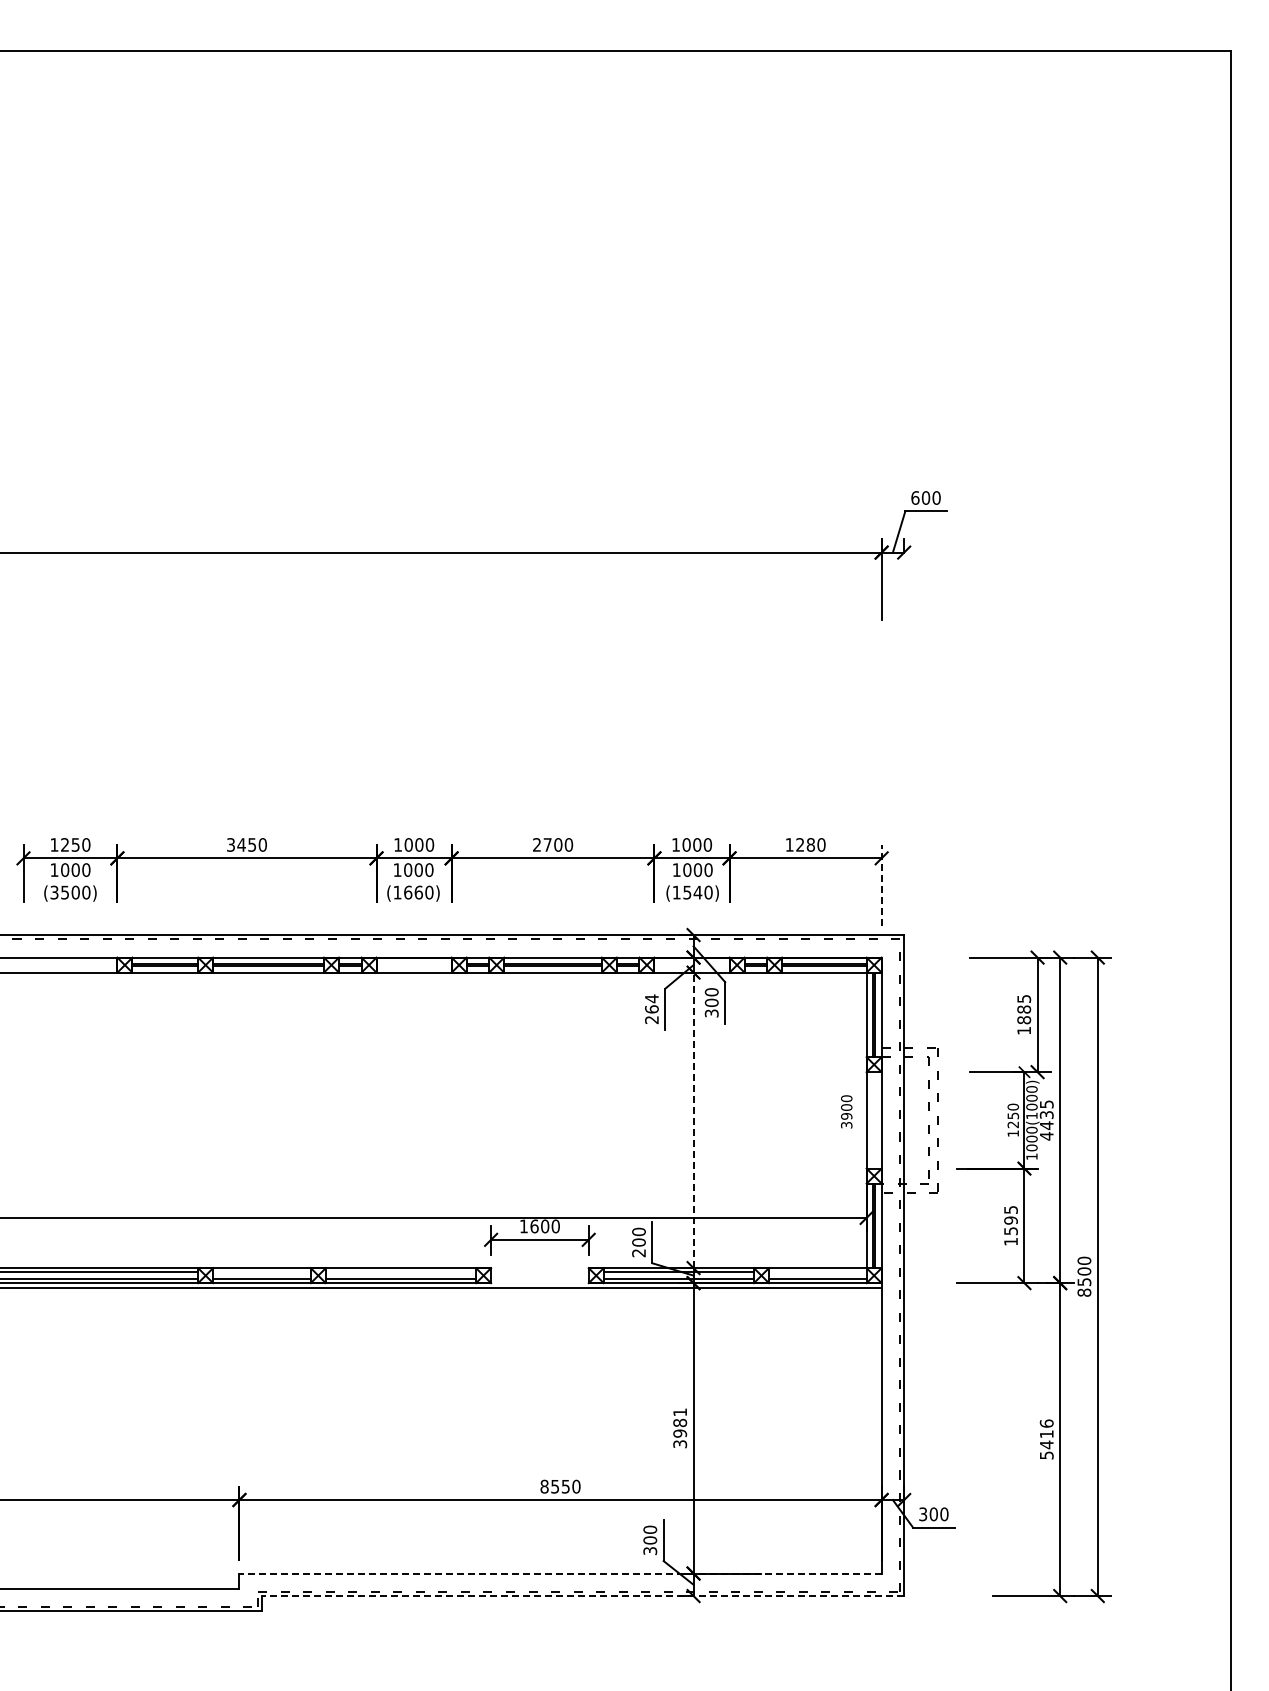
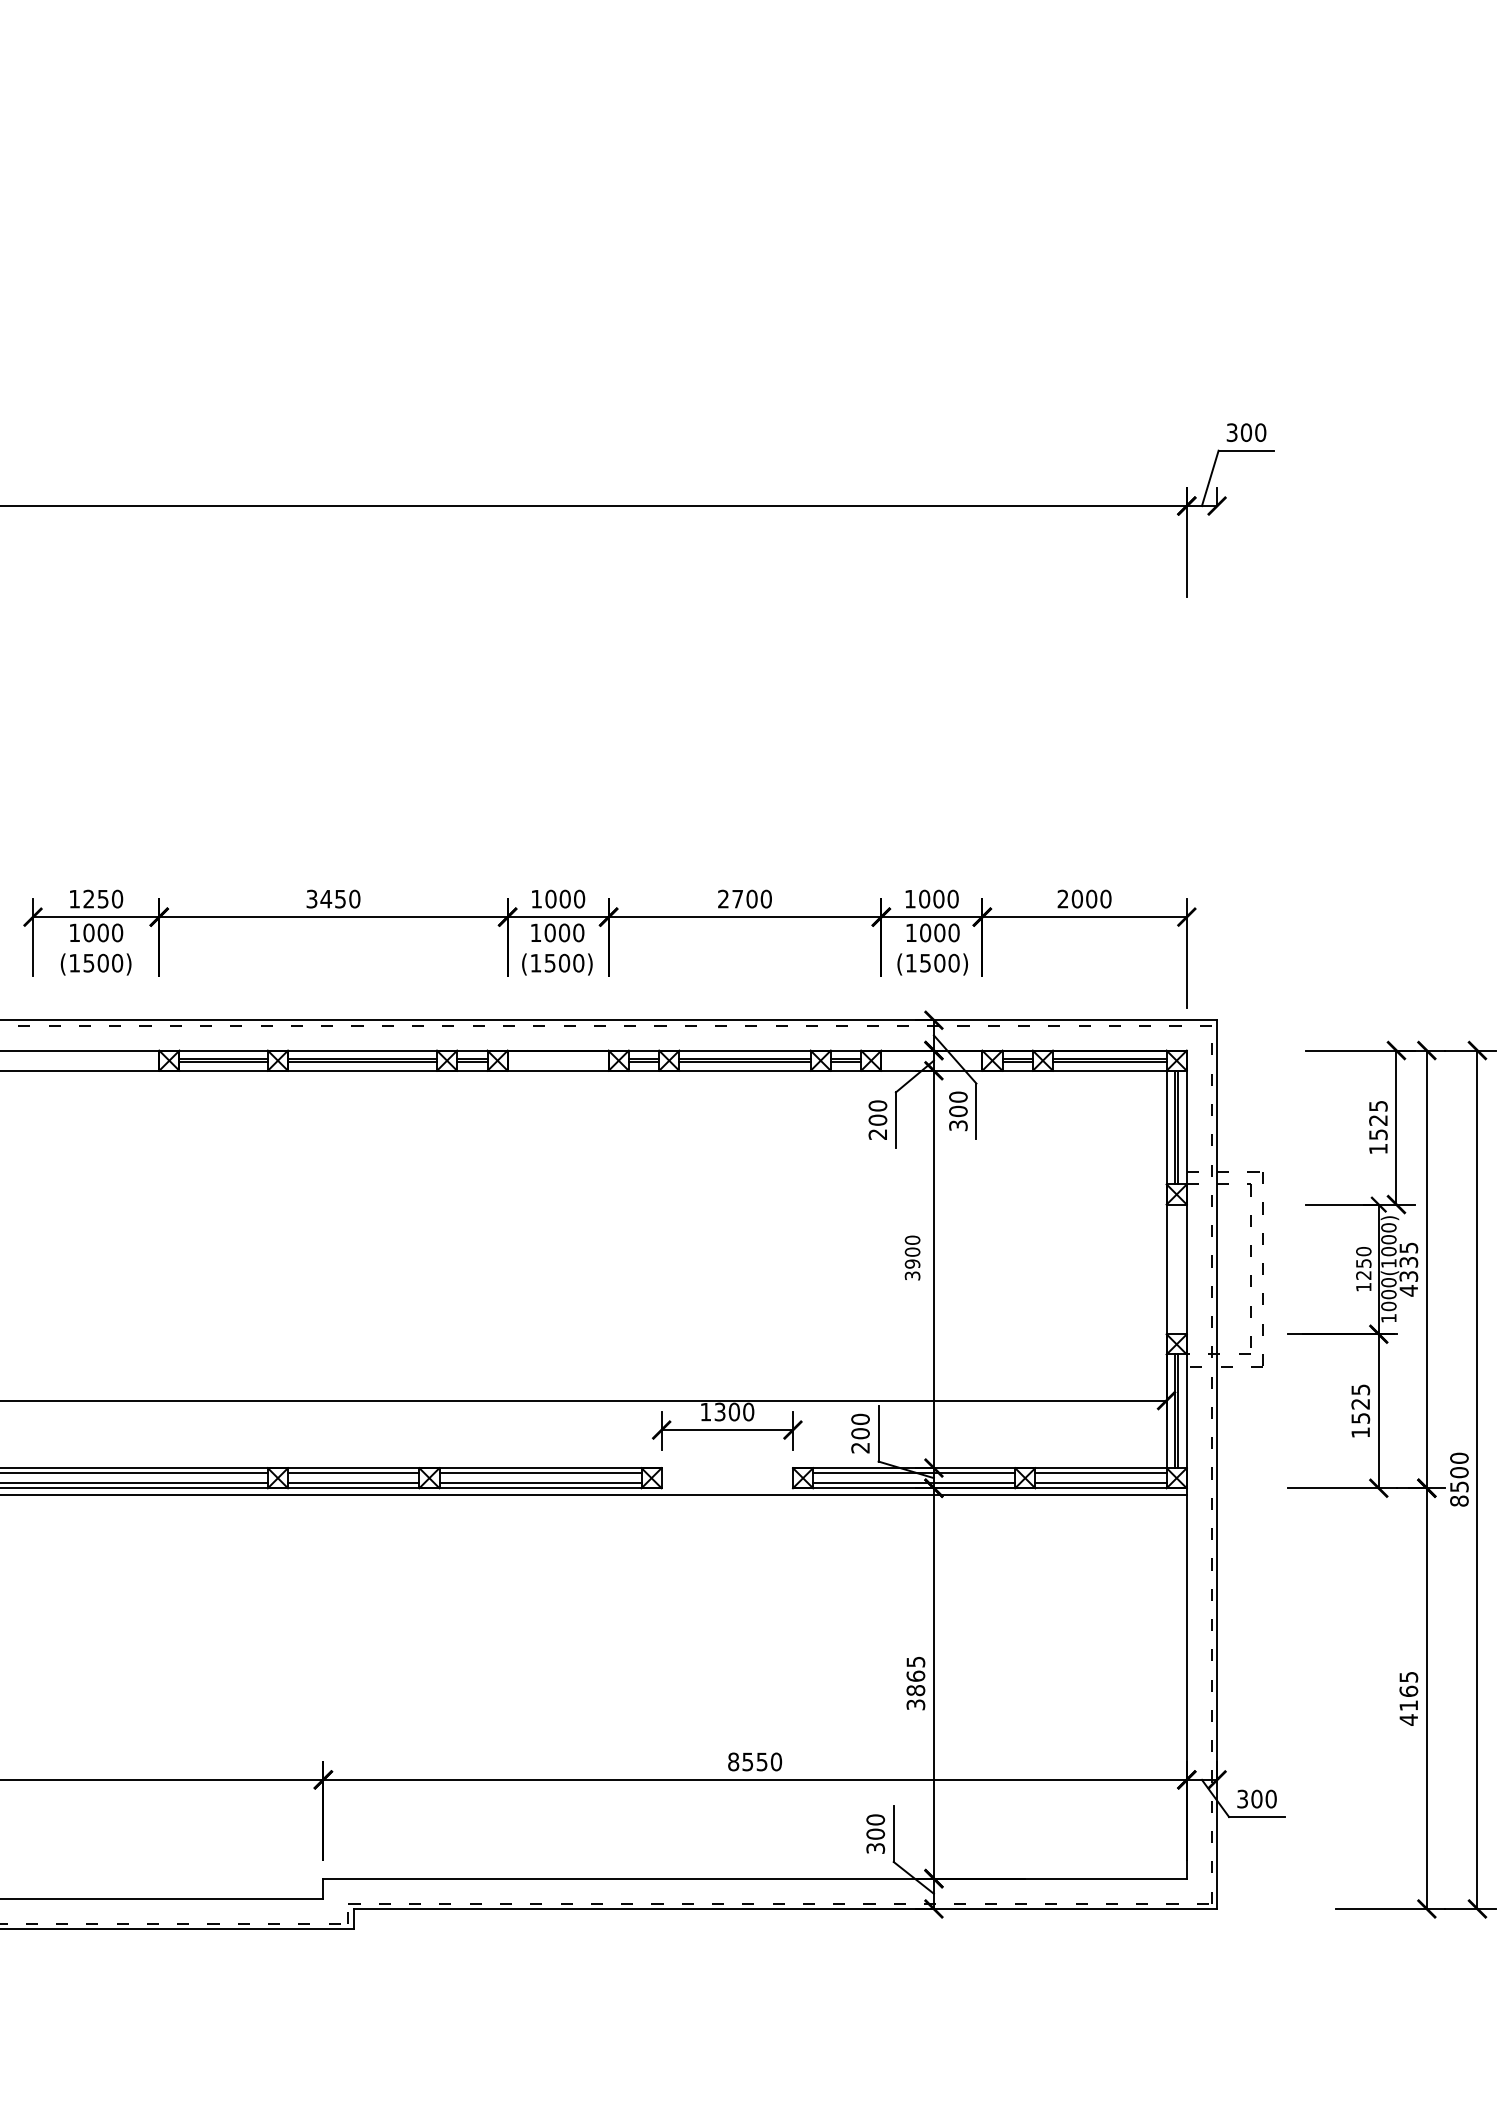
text: (915, 497) -> (1232, 431), 600 -> 300
text: (800, 844) -> (1077, 898), 1280 -> 2000
line: (881, 885) -> (1186, 953), dashed -> solid
text: (54, 892) -> (74, 963), (3500) -> (1500)
text: (413, 892) -> (557, 963), (1660) -> (1500)
text: (697, 892) -> (939, 963), (1540) -> (1500)
text: (651, 1003) -> (877, 1112), 264 -> 200
text: (1024, 1014) -> (1378, 1127), 1885 -> 1525
text: (846, 1111) -> (912, 1257), moved
line: (693, 1120) -> (933, 1269), dashed -> solid
text: (1046, 1125) -> (1408, 1276), 4435 -> 4335
text: (1010, 1220) -> (1360, 1404), 1595 -> 1525
text: (534, 1226) -> (720, 1412), 1600 -> 1300
line: (261, 1271) -> (353, 1472), added
line: (400, 1271) -> (539, 1472), added
line: (817, 1271) -> (1100, 1472), added
text: (680, 1422) -> (916, 1675), 3981 -> 3865
text: (1046, 1439) -> (1408, 1698), 5416 -> 4165
line: (560, 1573) -> (755, 1878), dashed -> solid
line: (582, 1596) -> (784, 1909), dashed -> solid

